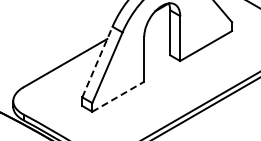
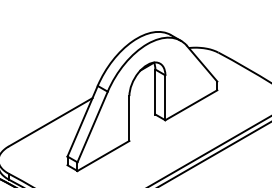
line: (97, 61) -> (82, 120), dashed -> solid
line: (118, 97) -> (103, 156), dashed -> solid

